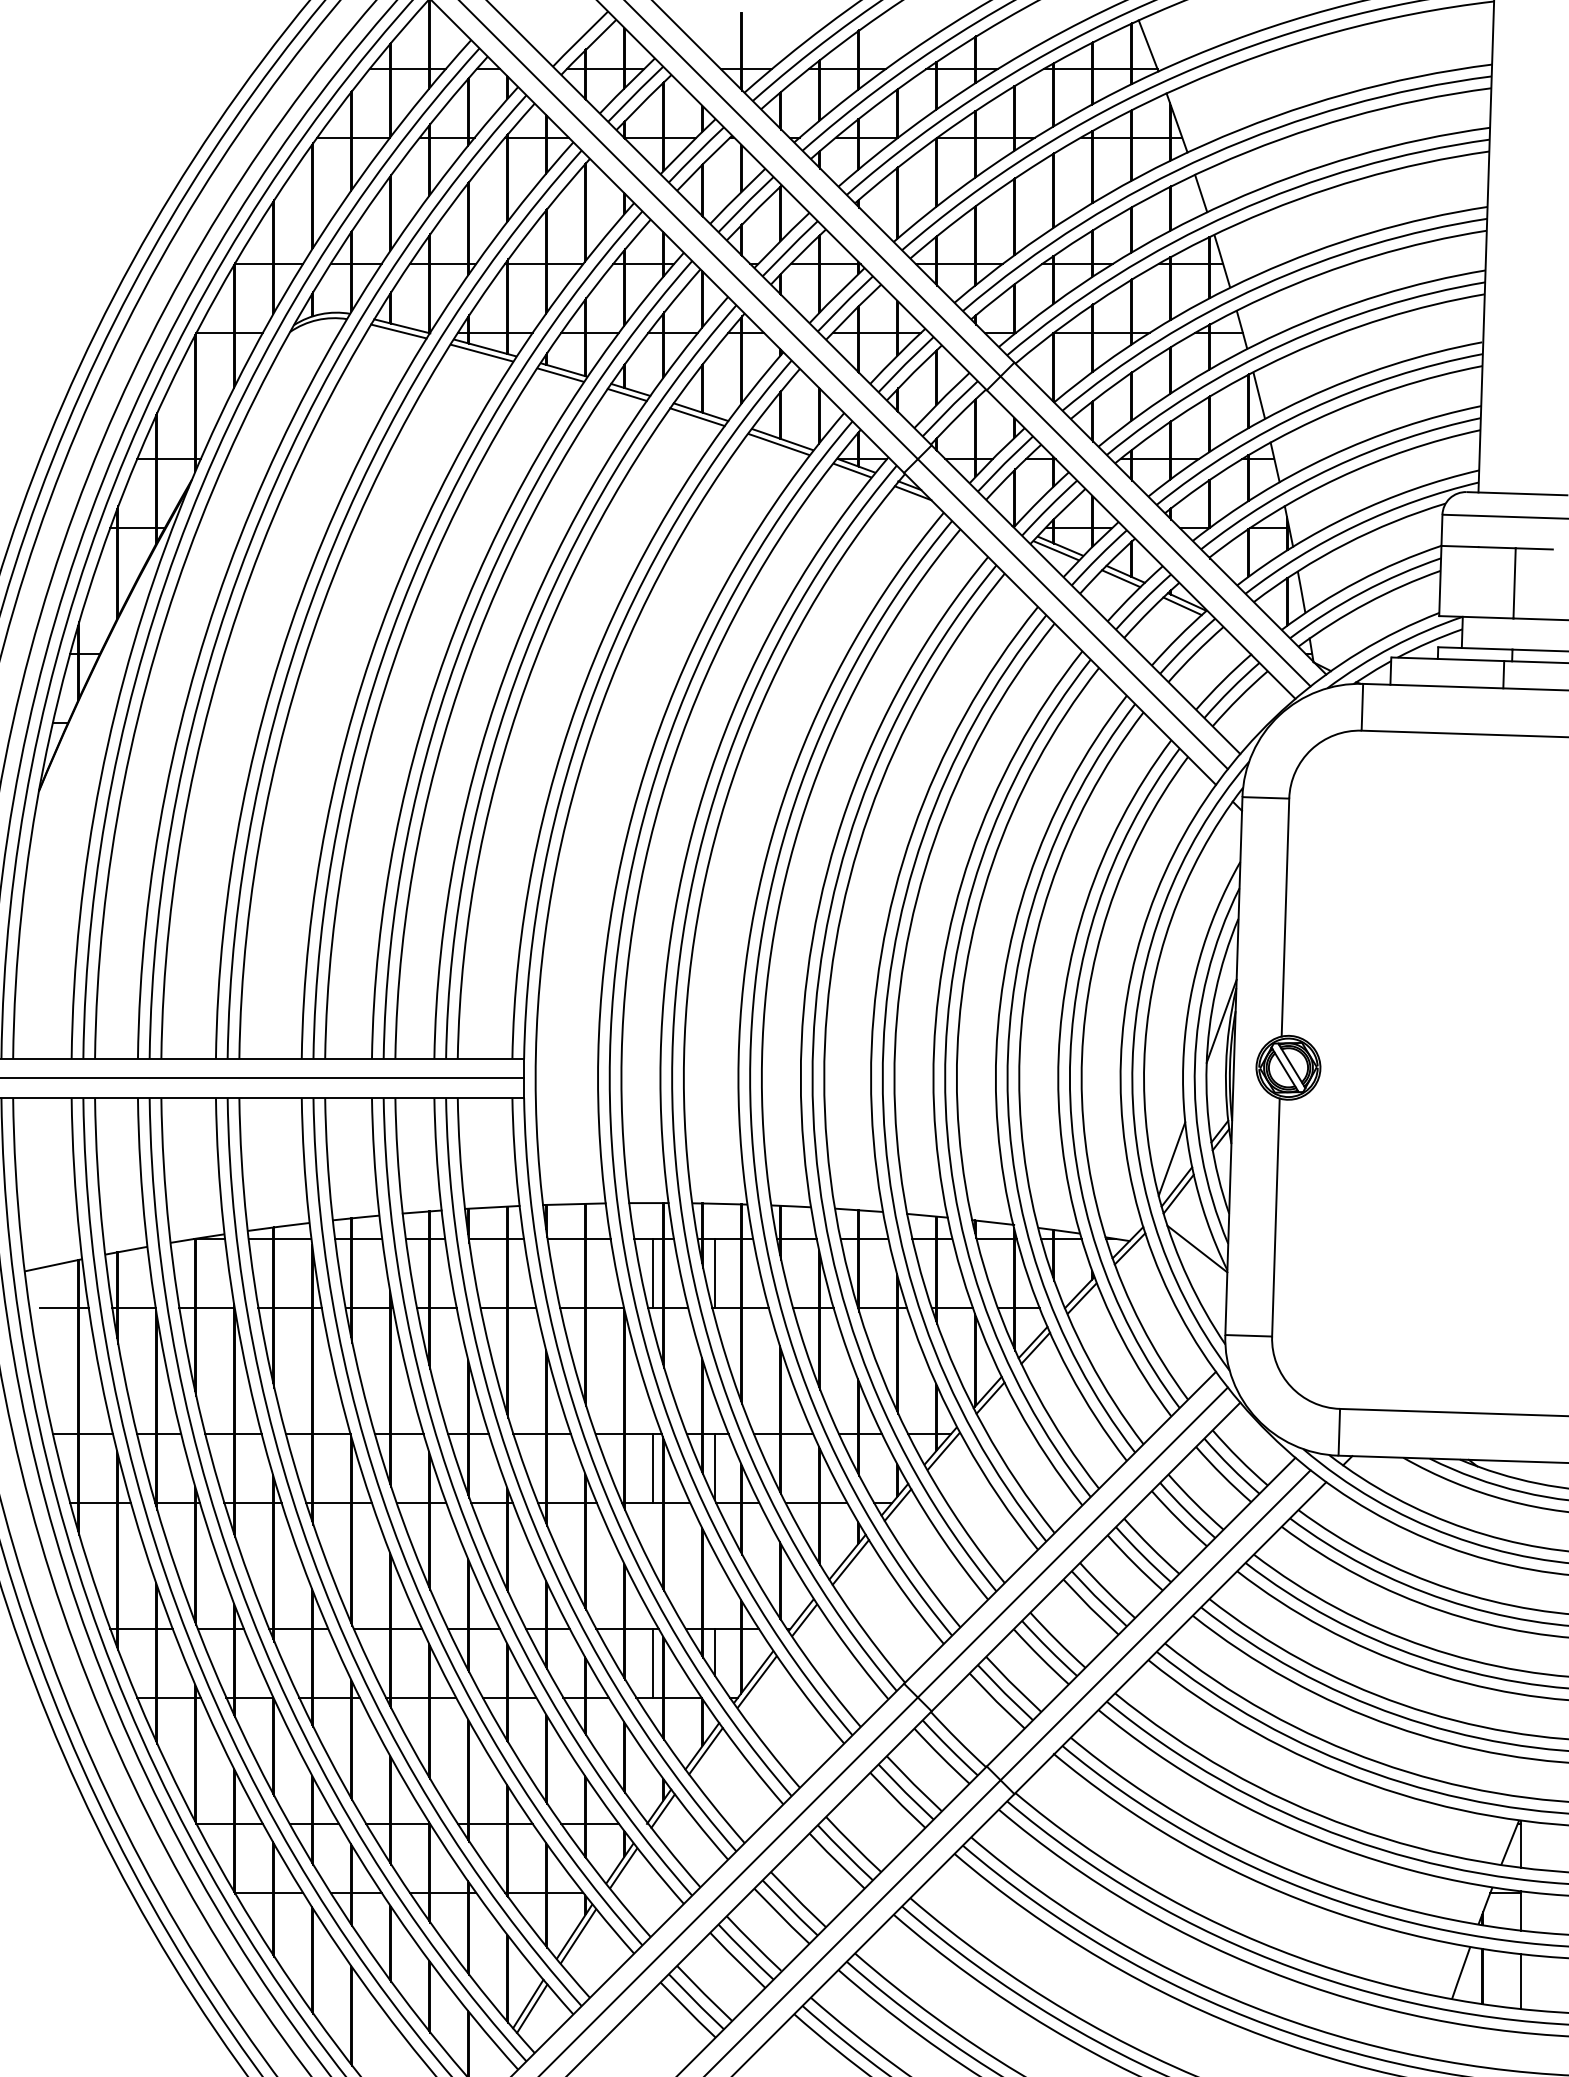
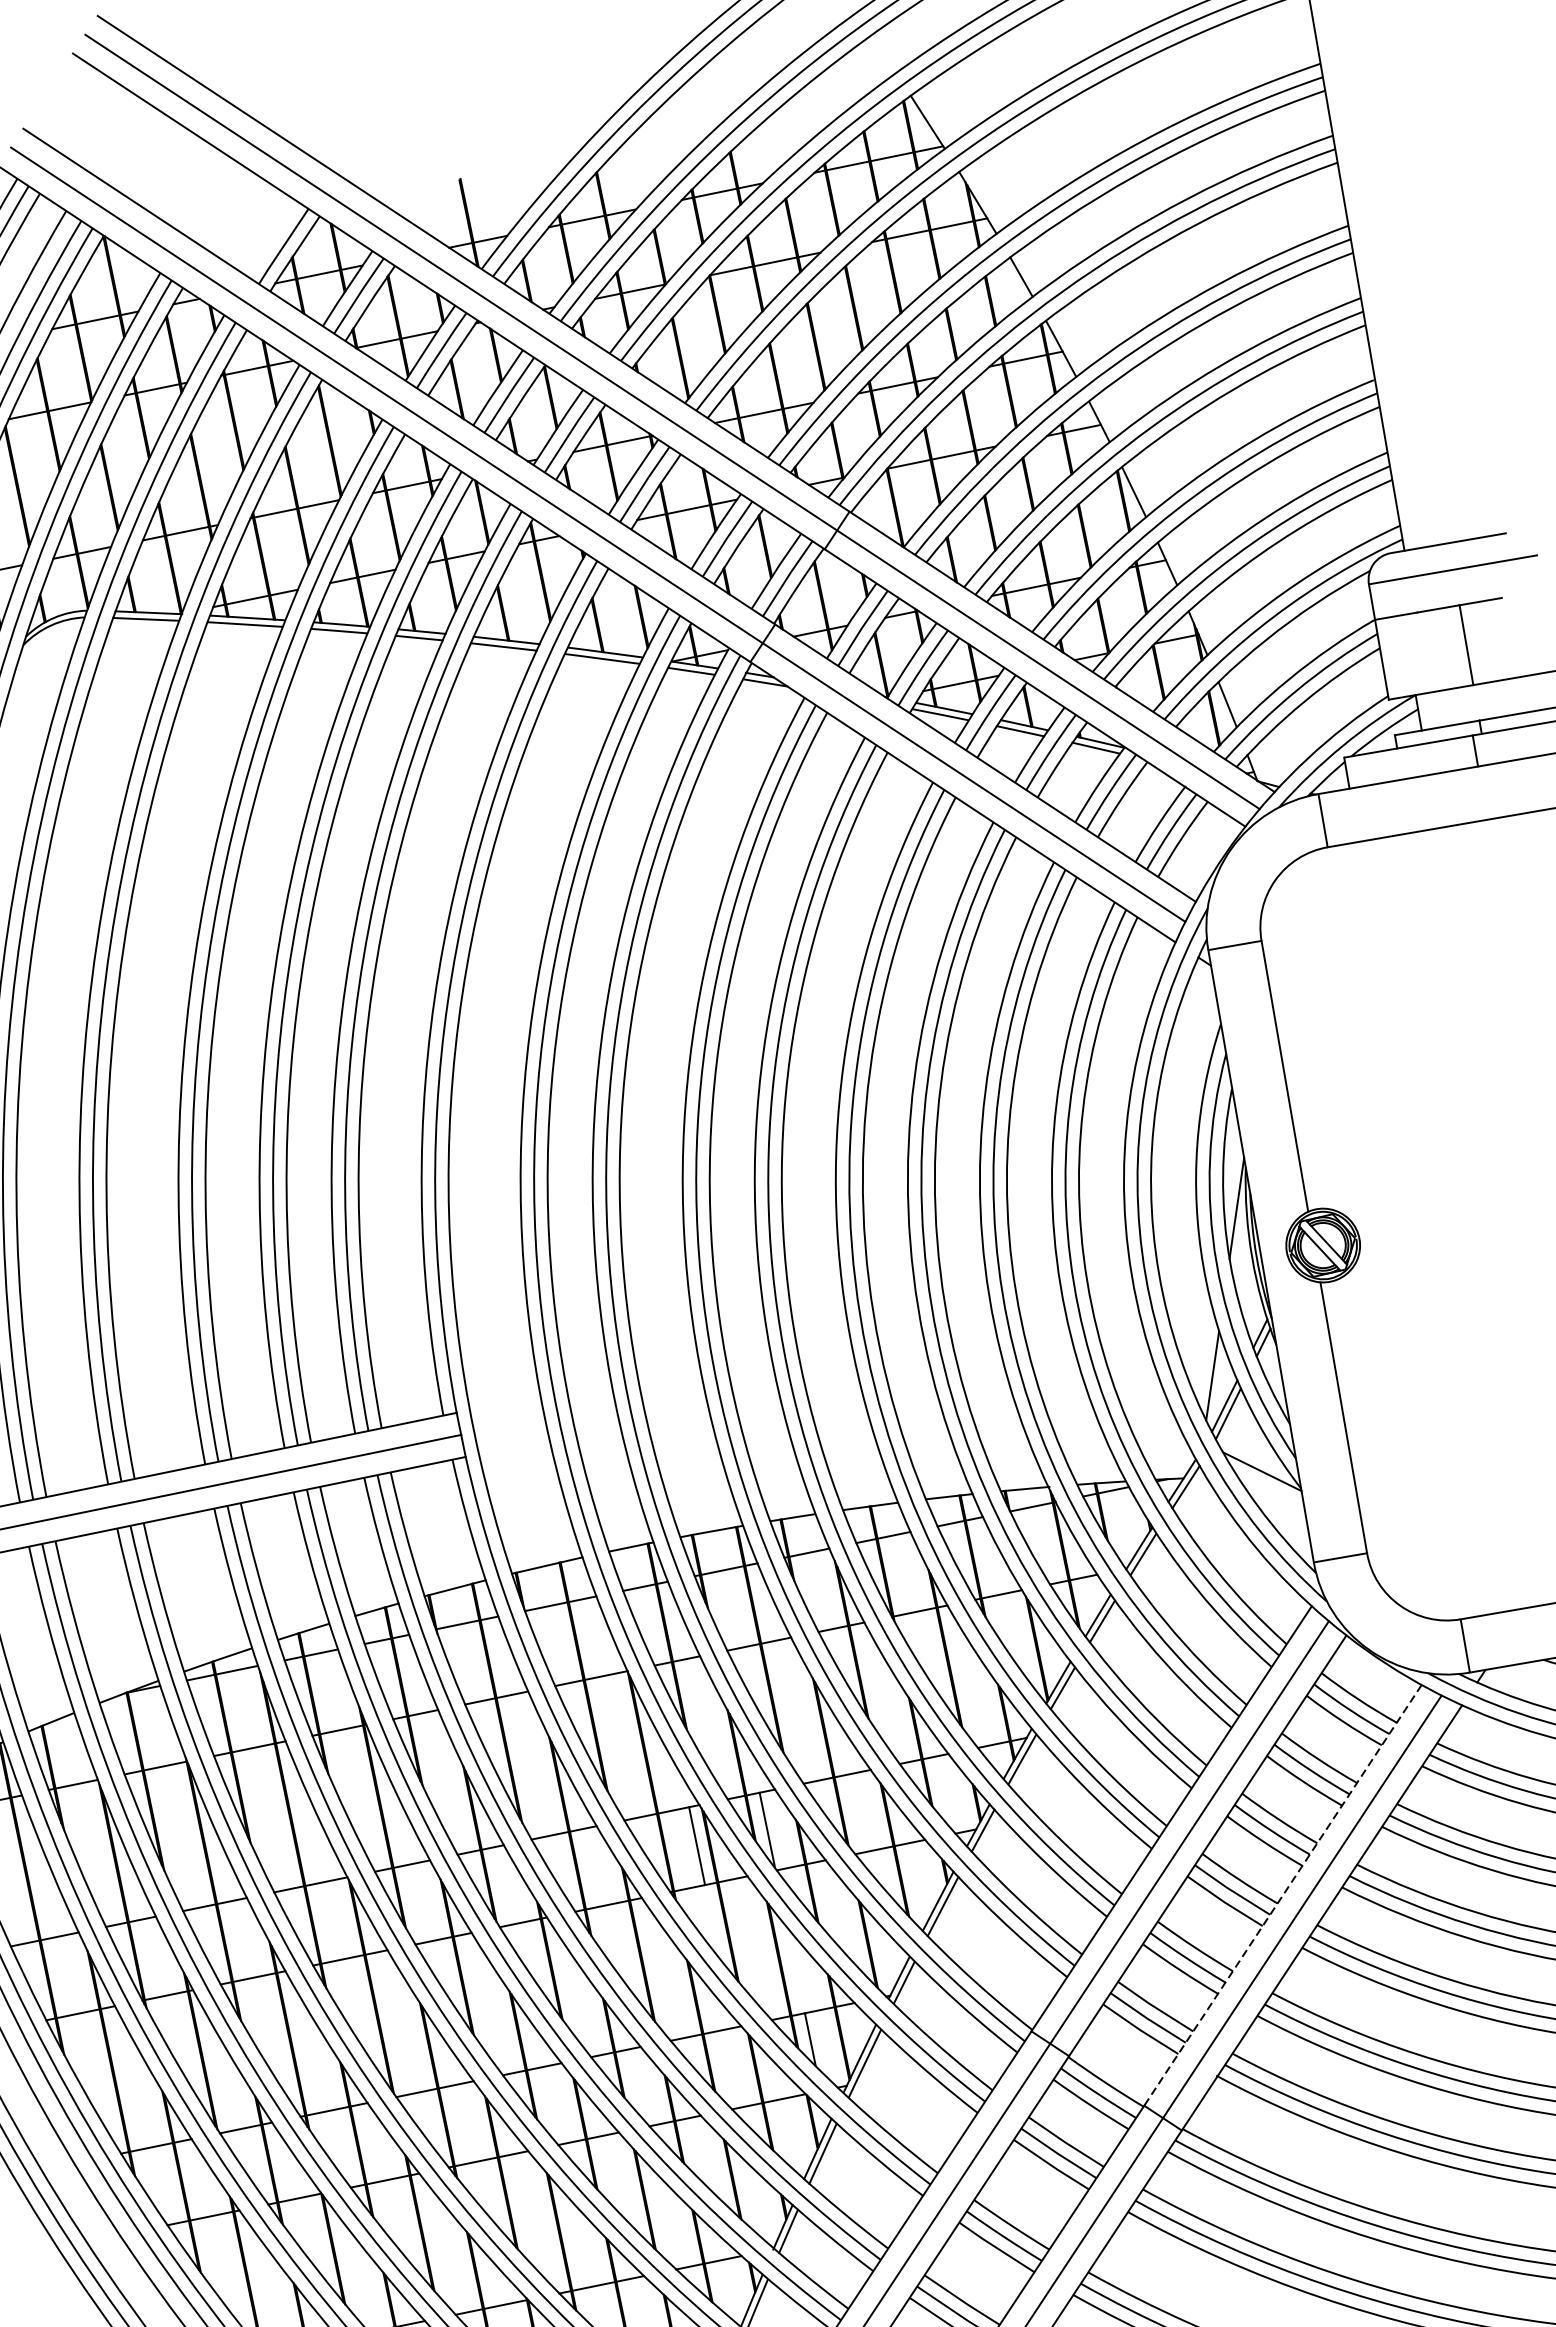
line: (652, 1272) -> (651, 1624), removed
line: (715, 1272) -> (722, 1610), removed
line: (1140, 1612) -> (1282, 1895), solid -> dashed
line: (652, 1662) -> (742, 2065), removed

